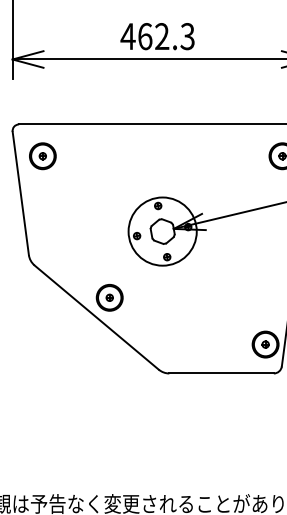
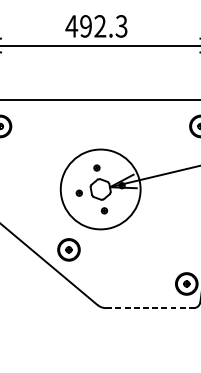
text: (145, 36) -> (86, 26), 462.3 -> 492.3
circle: (162, 231) -> (100, 189), size x1.4
part: (109, 297) -> (68, 249), moved
line: (222, 373) -> (150, 308), solid -> dashed

